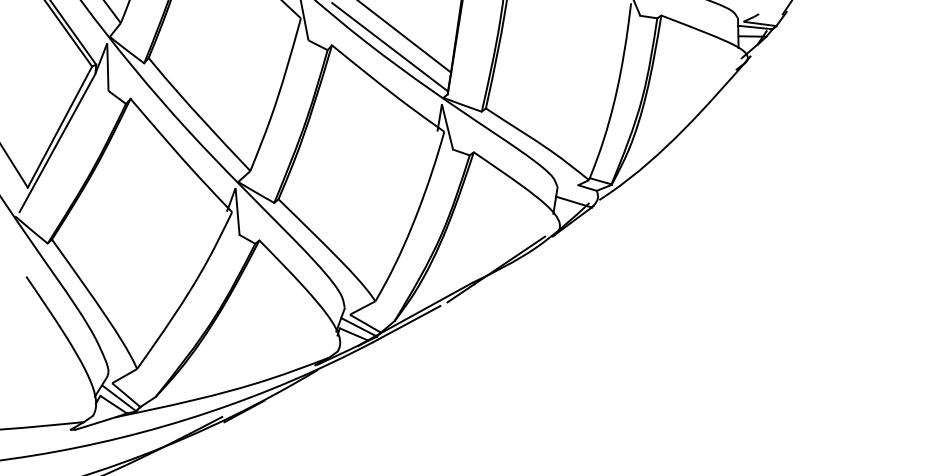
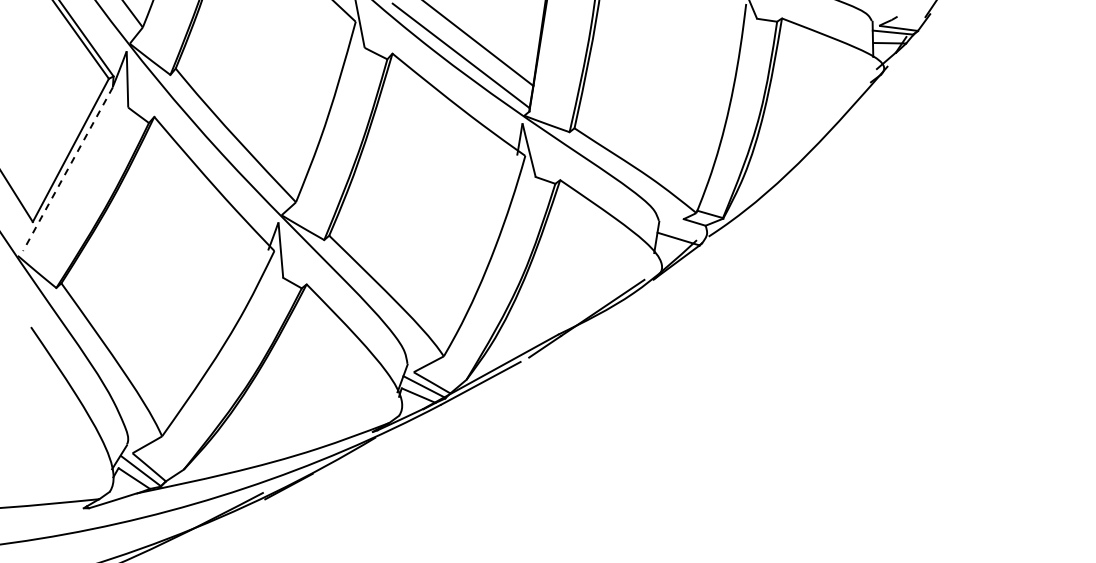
line: (57, 143) -> (67, 169), solid -> dashed

